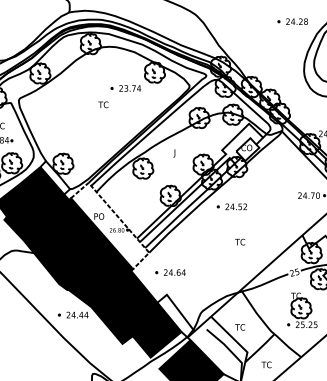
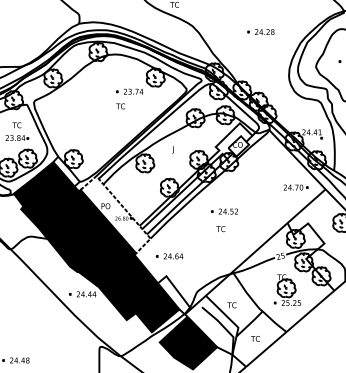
part: (292, 21) -> (260, 31), moved
text: (103, 104) -> (120, 106), moved
part: (231, 206) -> (224, 211), moved
text: (239, 242) -> (220, 229), moved

